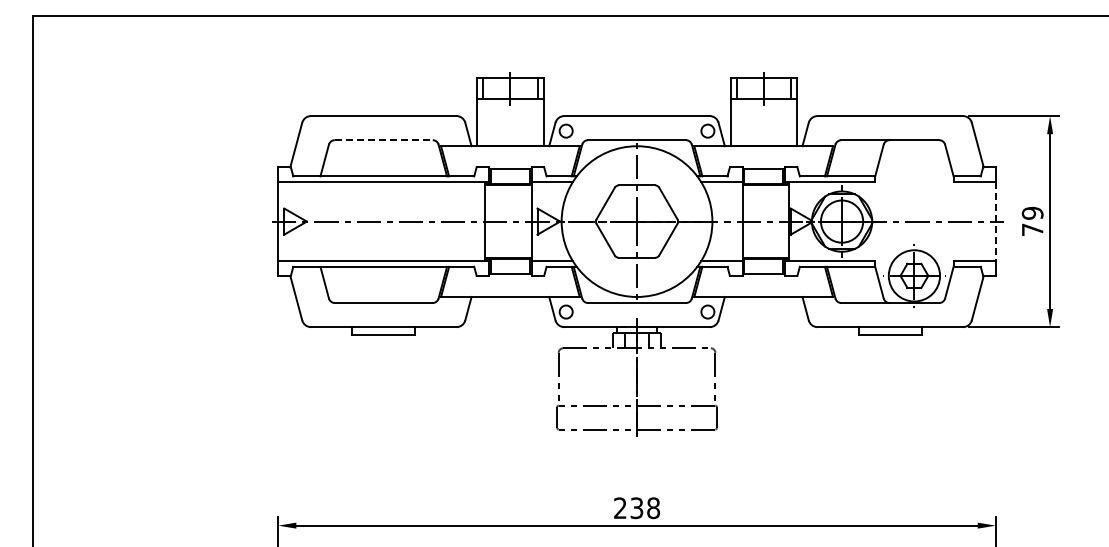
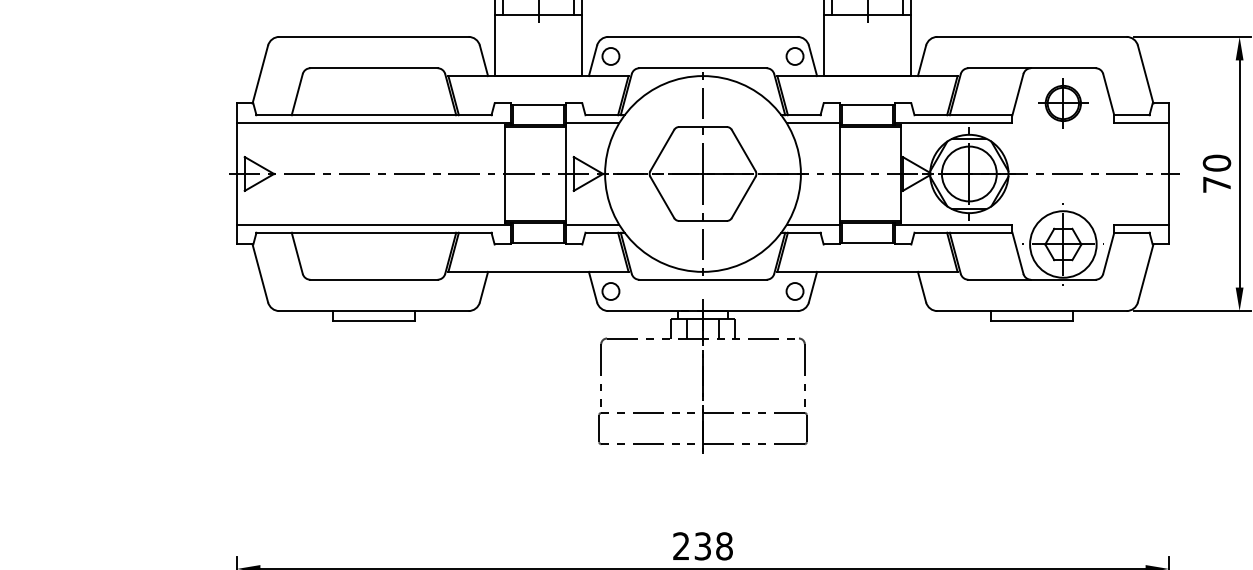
line: (383, 140) -> (373, 68), dashed -> solid
part: (914, 167) -> (1063, 103), added
text: (1032, 212) -> (1216, 162), 79 -> 70
line: (995, 222) -> (1168, 175), dashed -> solid

